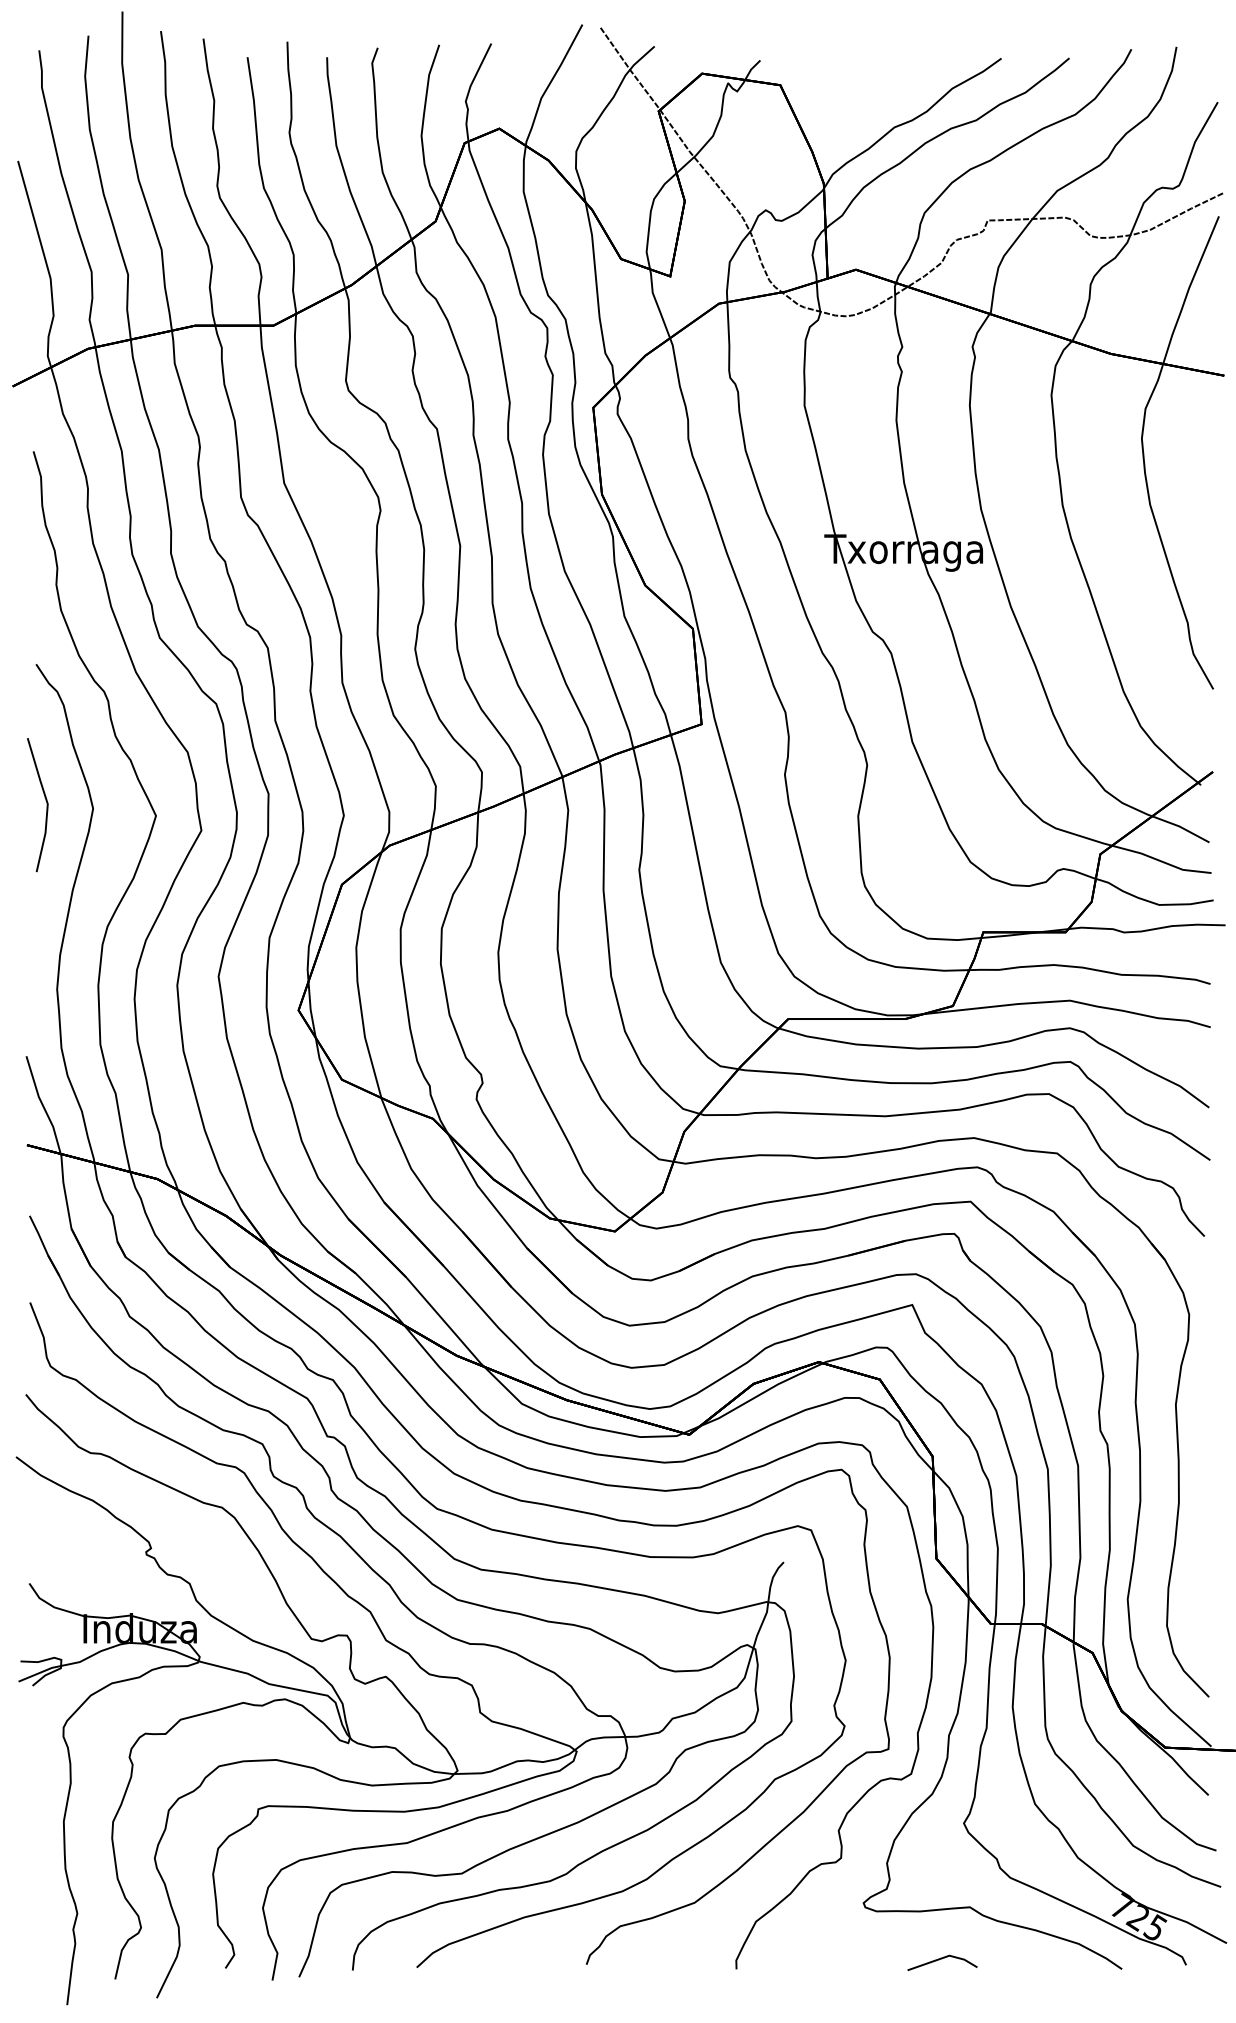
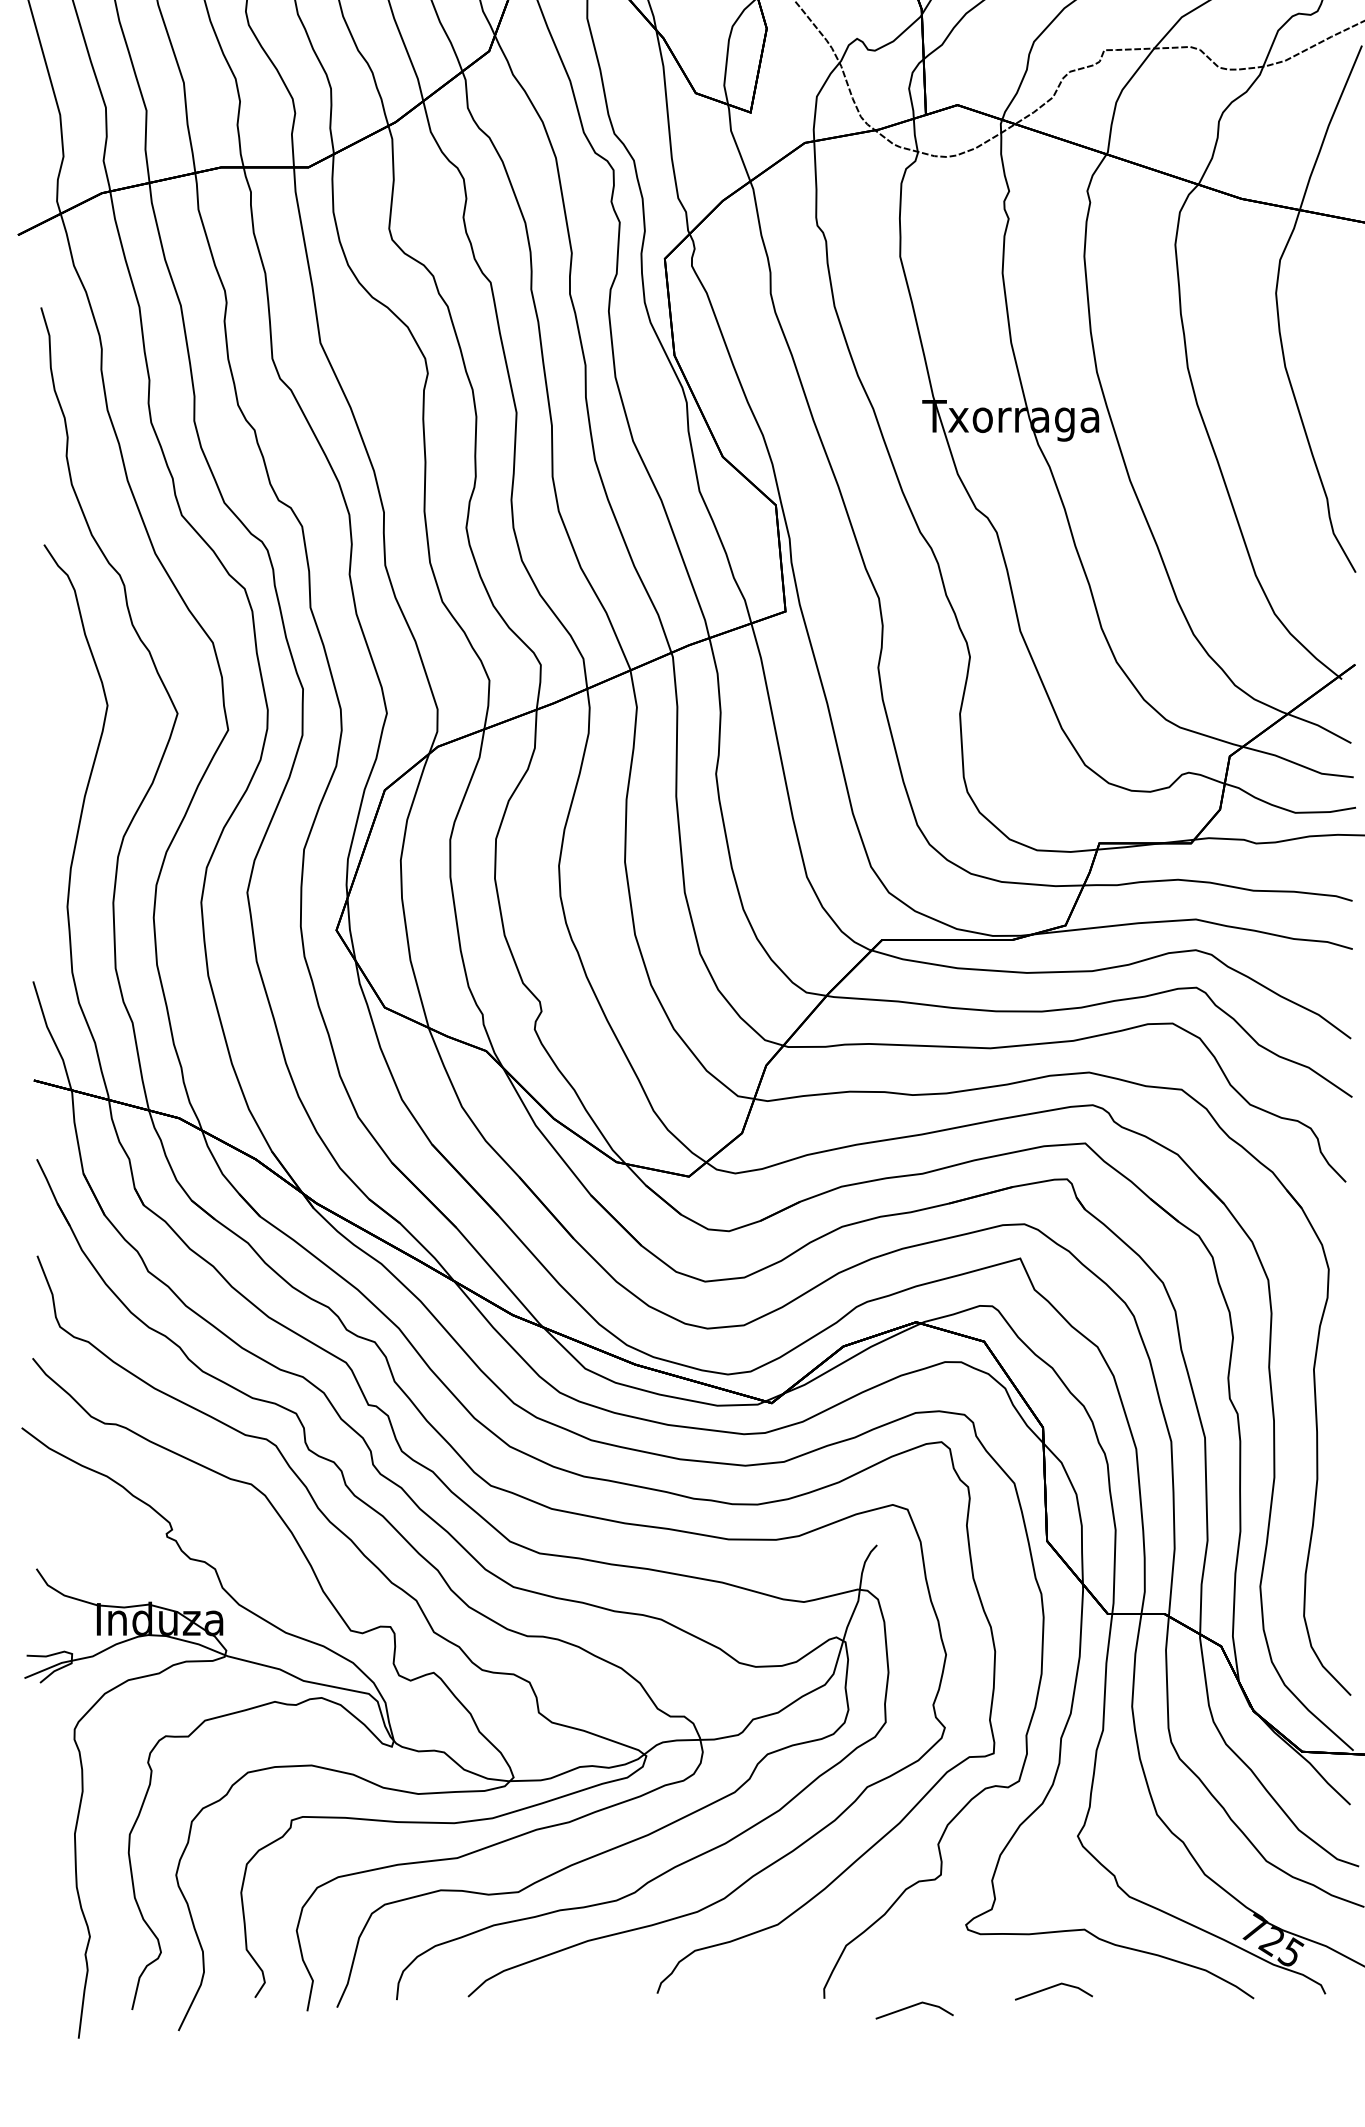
line: (46, 805) -> (55, 702), removed
line: (817, 1976) -> (914, 2006), added

